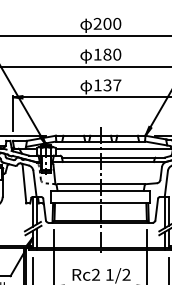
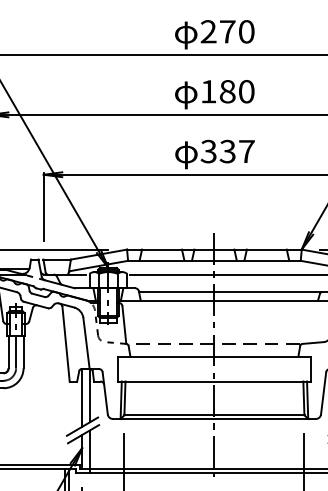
text: (107, 23) -> (227, 31), 200 -> 270
text: (97, 85) -> (208, 151), 137 -> 337
line: (100, 184) -> (214, 344), solid -> dashed

